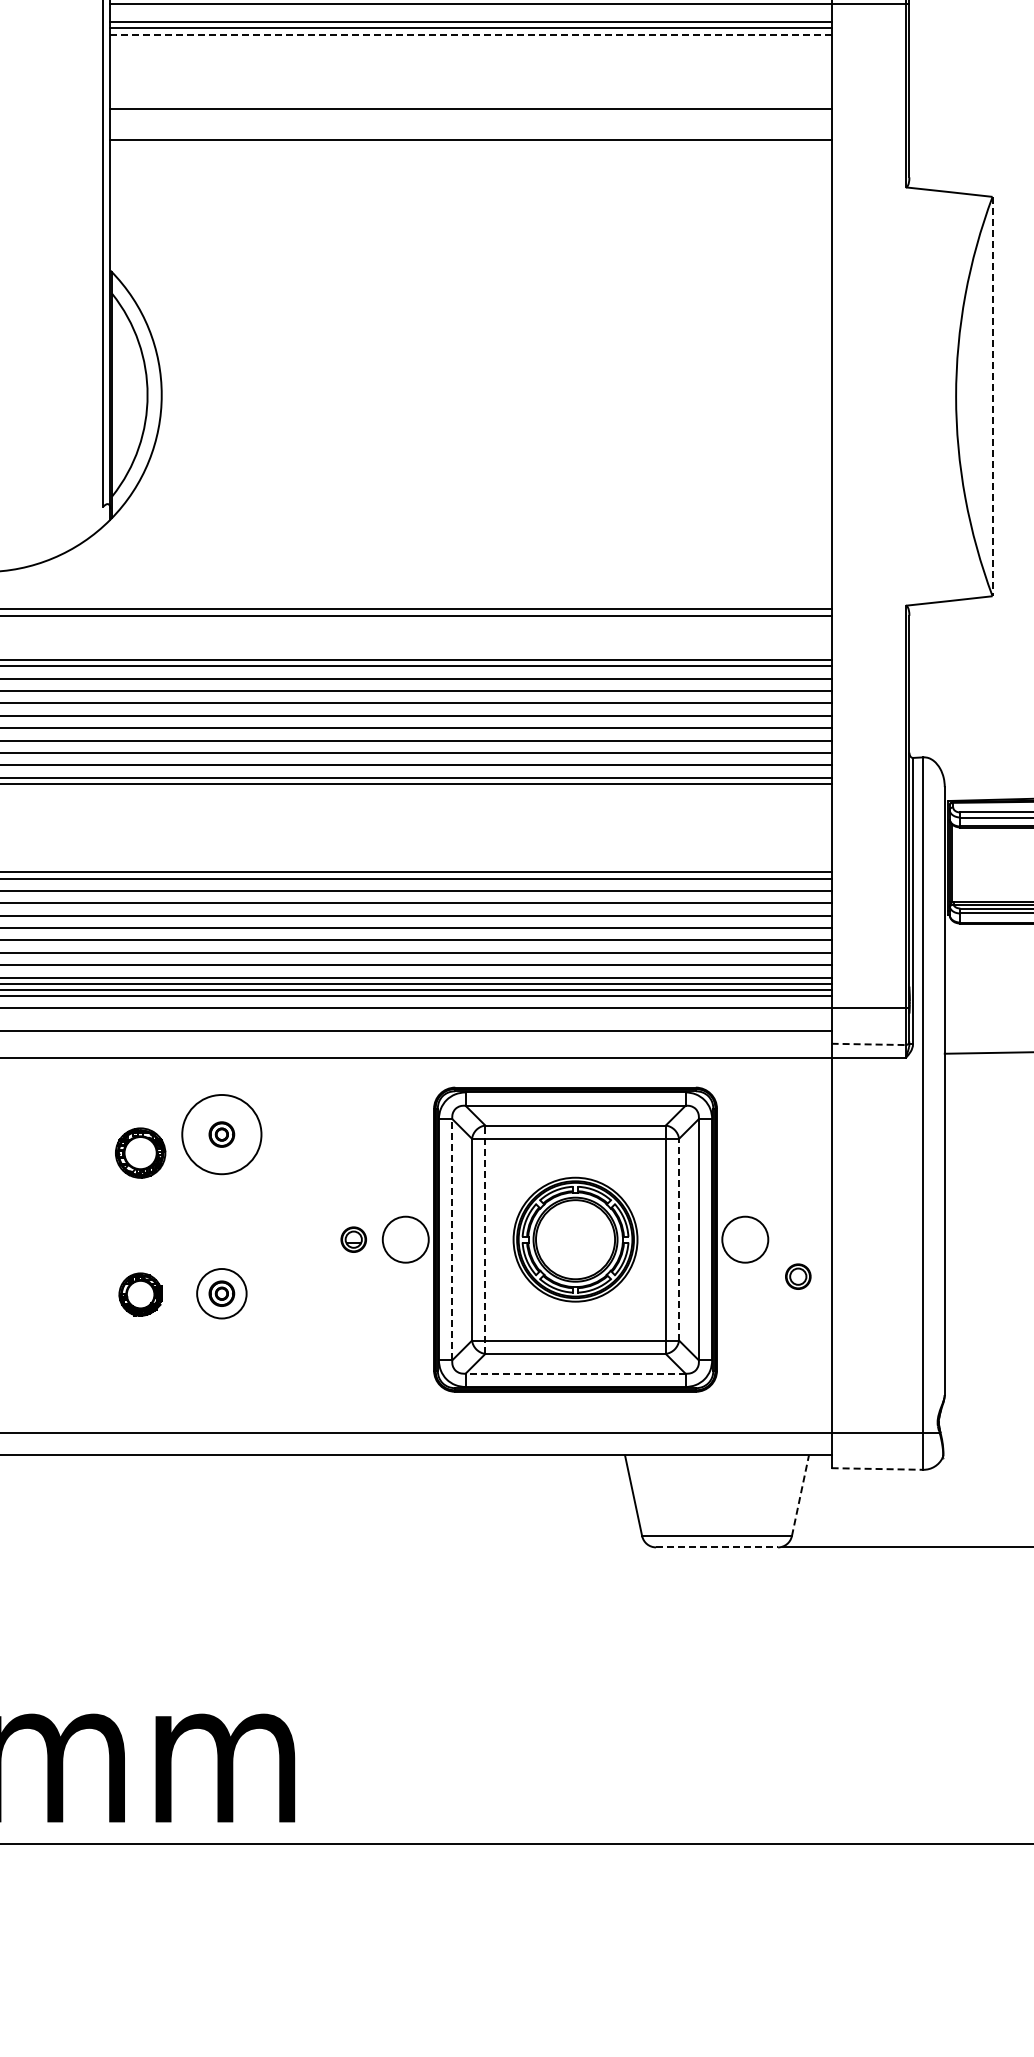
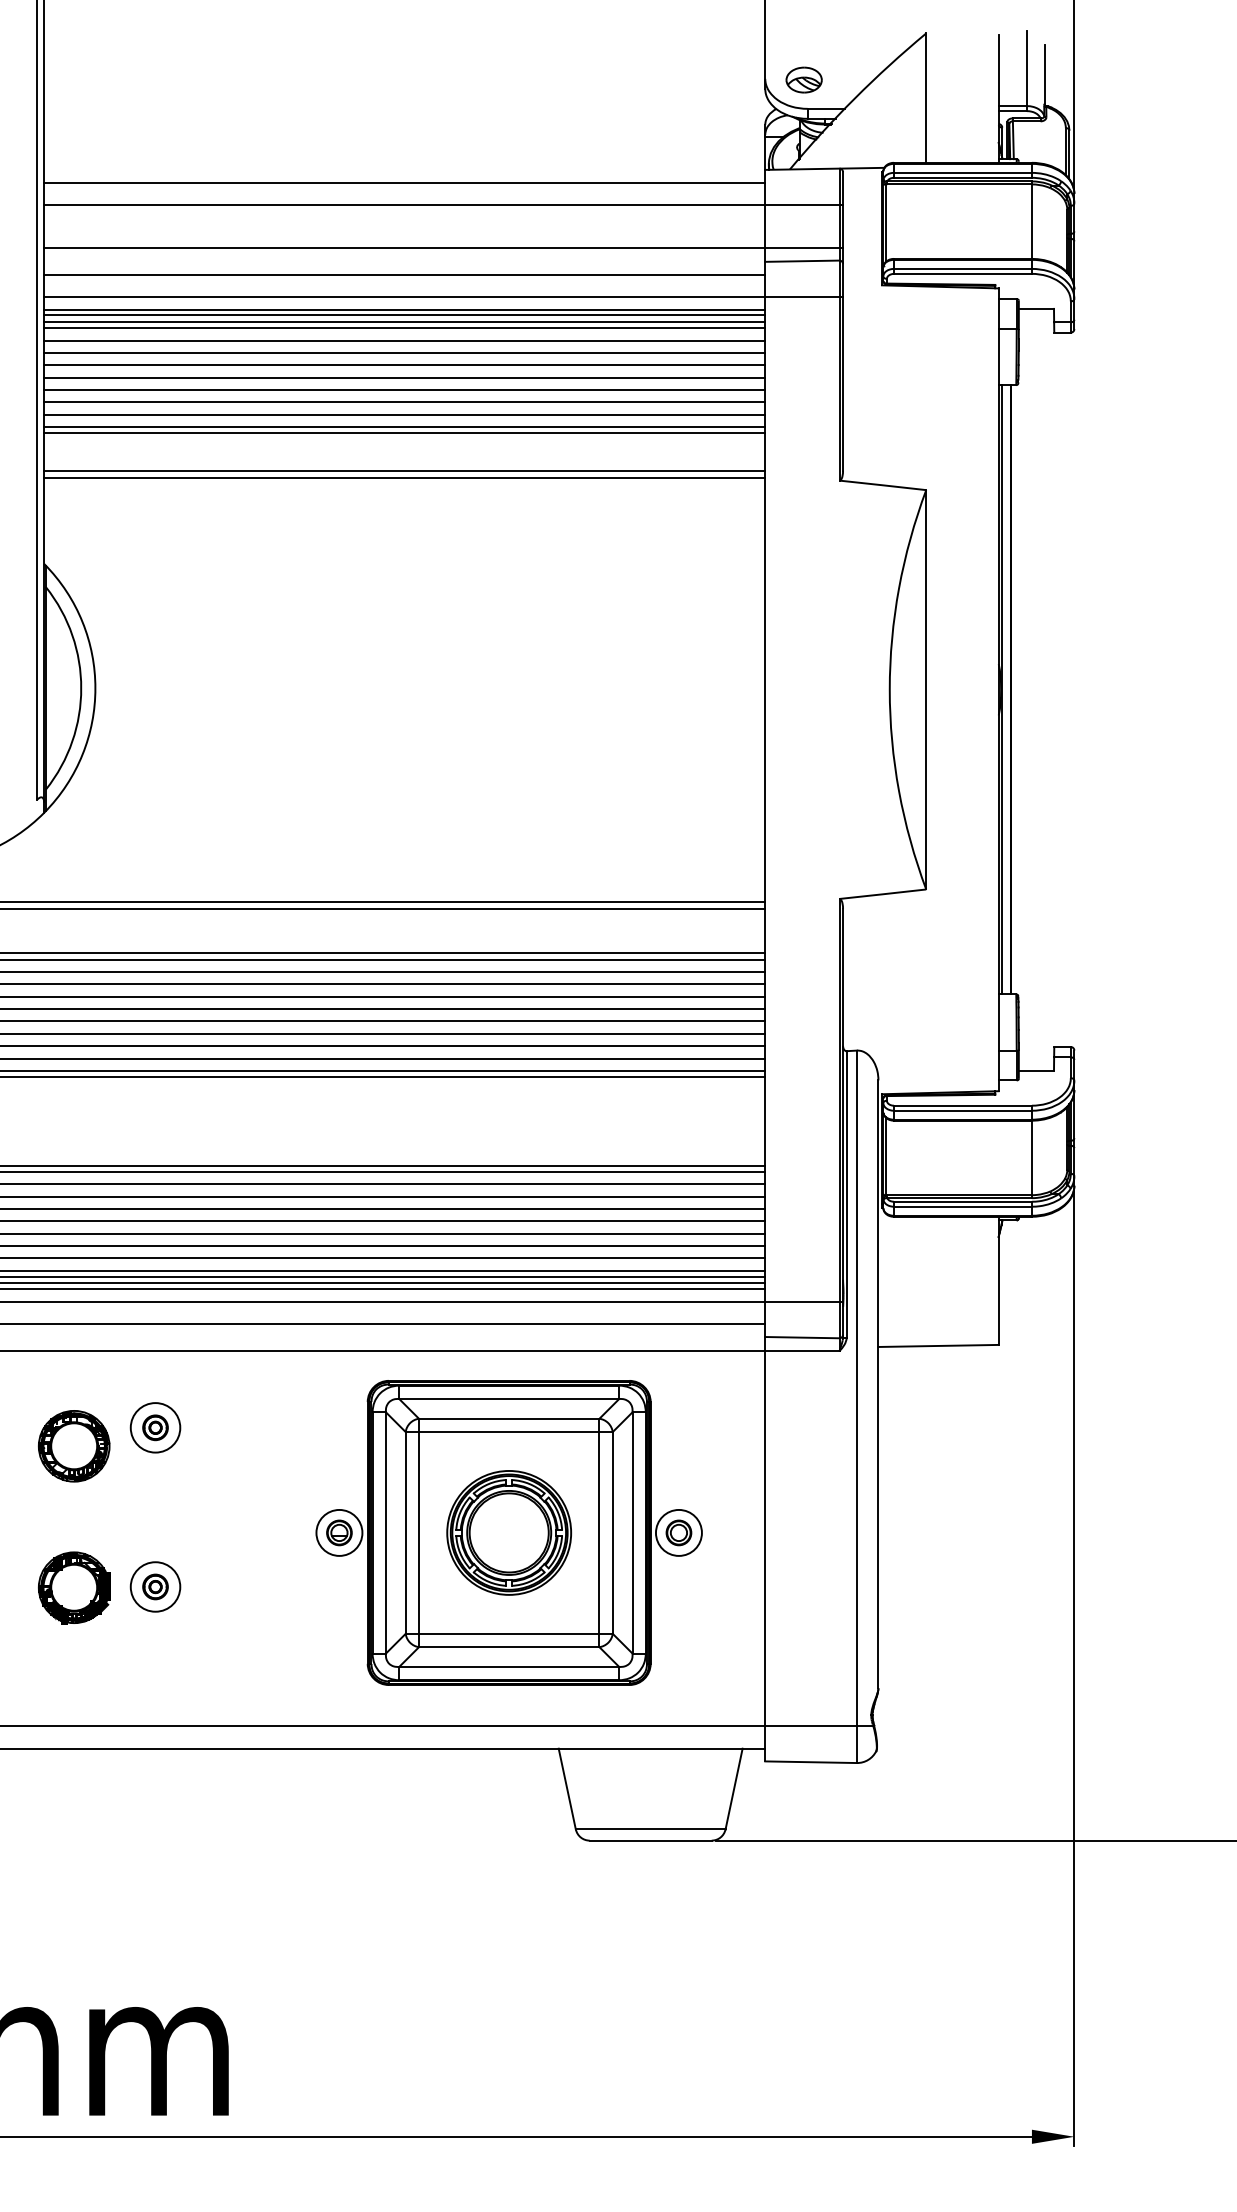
line: (470, 16) -> (404, 309), added
line: (470, 35) -> (404, 328), dashed -> solid
line: (470, 47) -> (404, 340), added
line: (470, 59) -> (404, 352), added
line: (470, 72) -> (404, 365), added
line: (470, 84) -> (404, 377), added
line: (470, 97) -> (404, 390), added
line: (470, 121) -> (404, 414), added
line: (470, 134) -> (404, 427), added
line: (470, 177) -> (404, 470), added
line: (470, 184) -> (404, 477), added
line: (992, 396) -> (926, 689), dashed -> solid
line: (868, 1044) -> (802, 1337), dashed -> solid
circle: (221, 1134) -> (155, 1427), size x0.62
part: (140, 1153) -> (74, 1446), size x1.43
part: (353, 1239) -> (339, 1532), moved
line: (451, 1239) -> (385, 1532), dashed -> solid
line: (485, 1239) -> (419, 1532), dashed -> solid
line: (678, 1239) -> (612, 1532), dashed -> solid
part: (797, 1276) -> (678, 1532), moved
part: (140, 1294) -> (74, 1587), size x1.67
line: (575, 1373) -> (509, 1666), dashed -> solid
line: (877, 1469) -> (811, 1762), dashed -> solid
line: (800, 1495) -> (734, 1788), dashed -> solid
line: (717, 1547) -> (651, 1840), dashed -> solid

